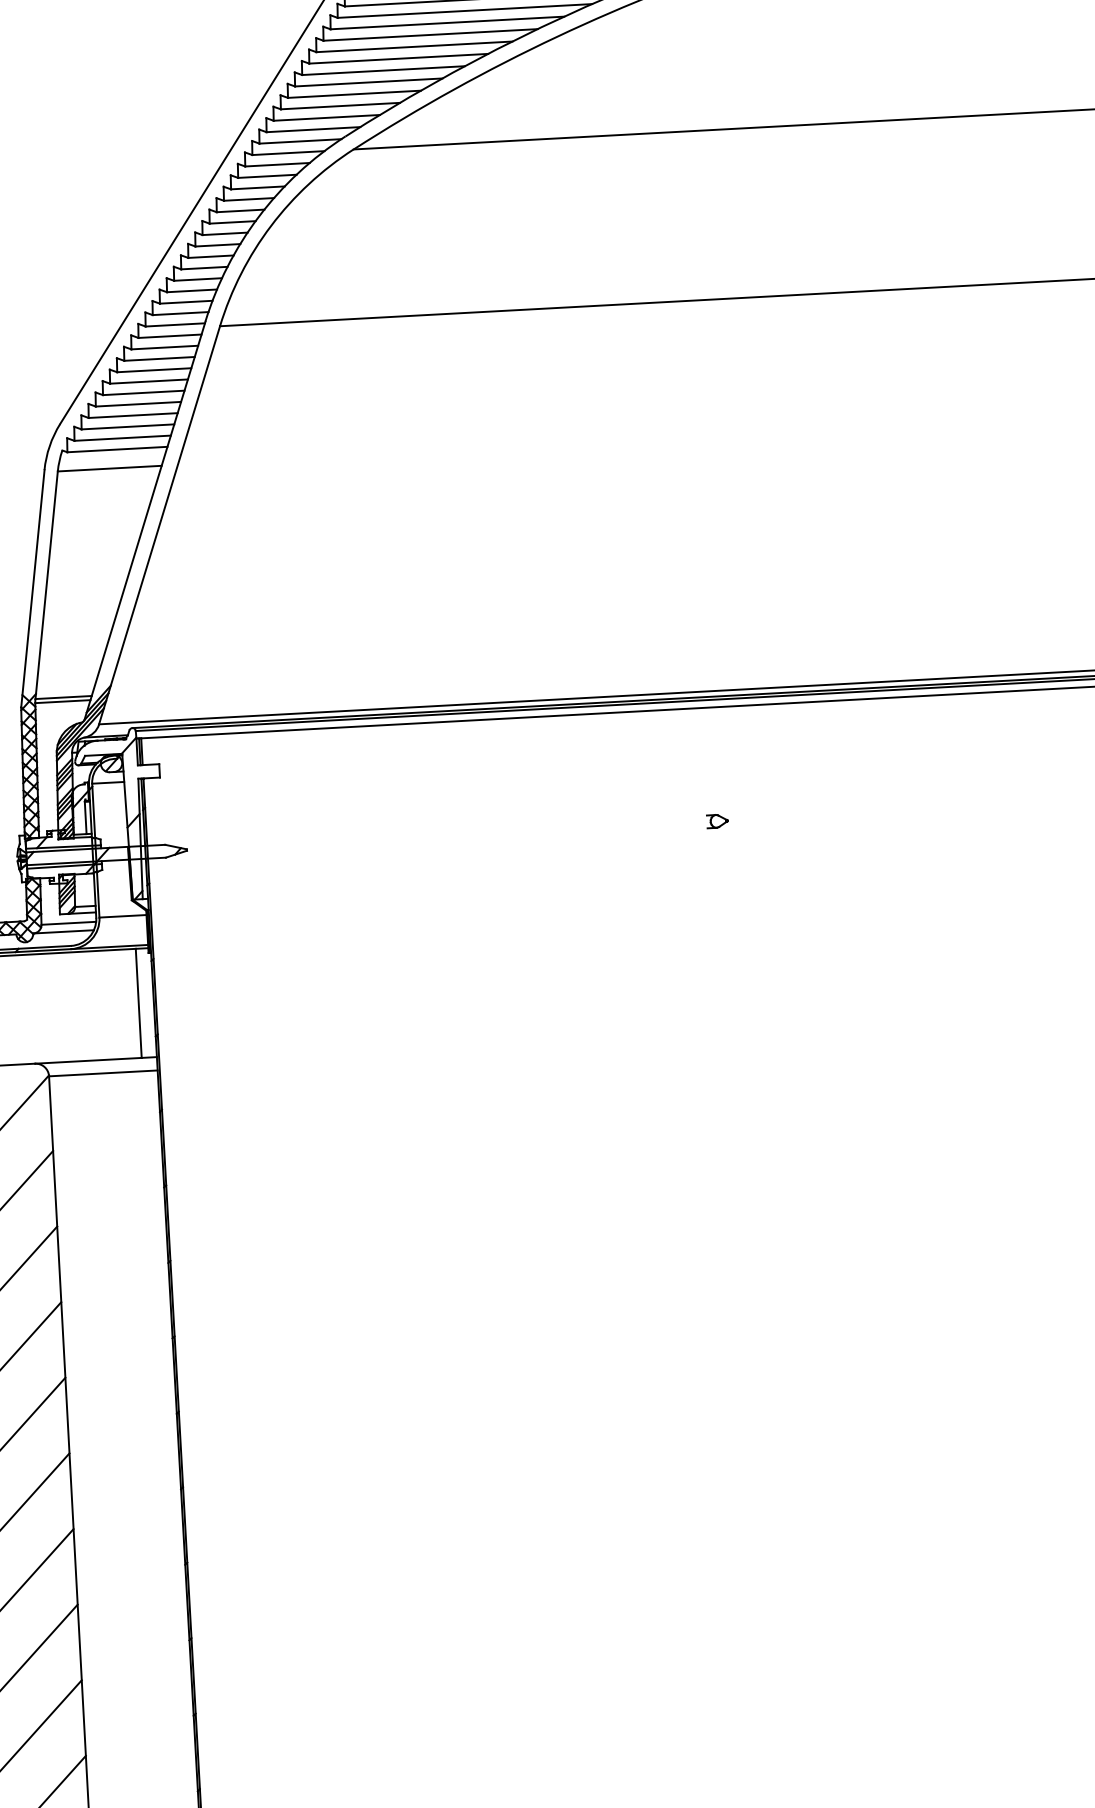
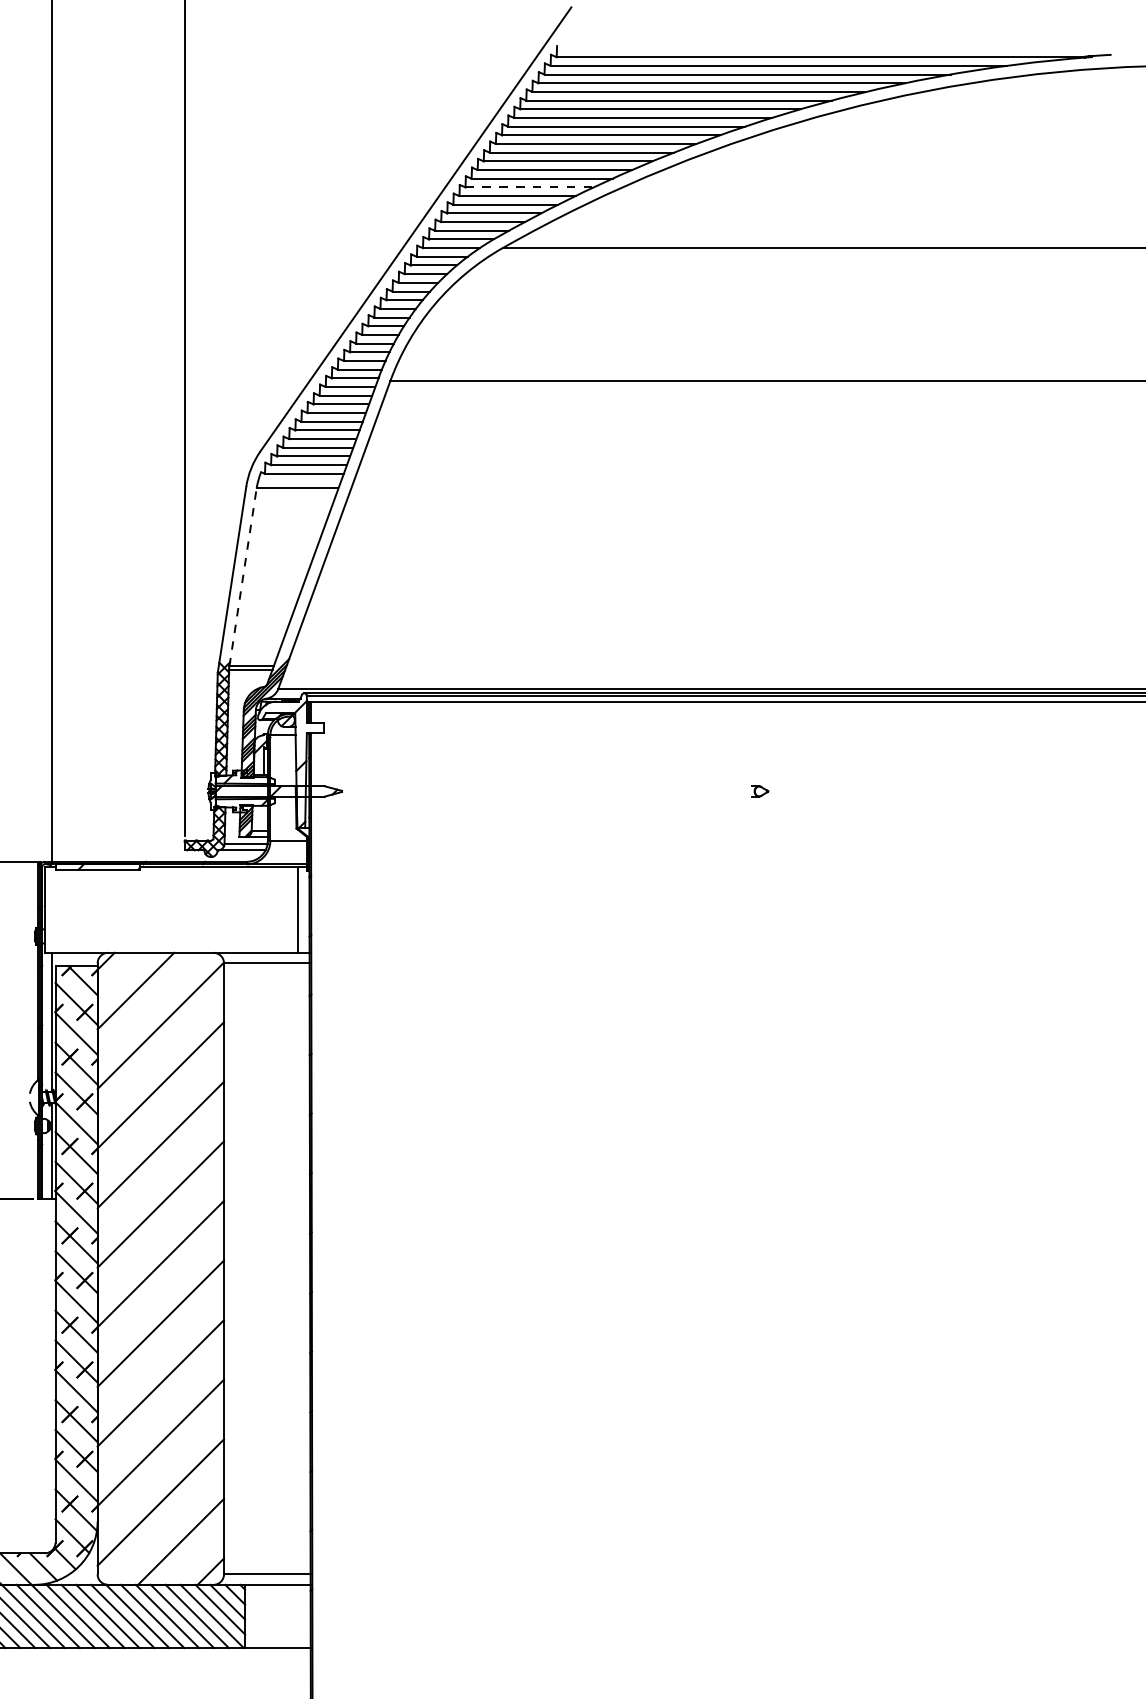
line: (384, 70) -> (530, 187), solid -> dashed
line: (47, 585) -> (243, 577), solid -> dashed

